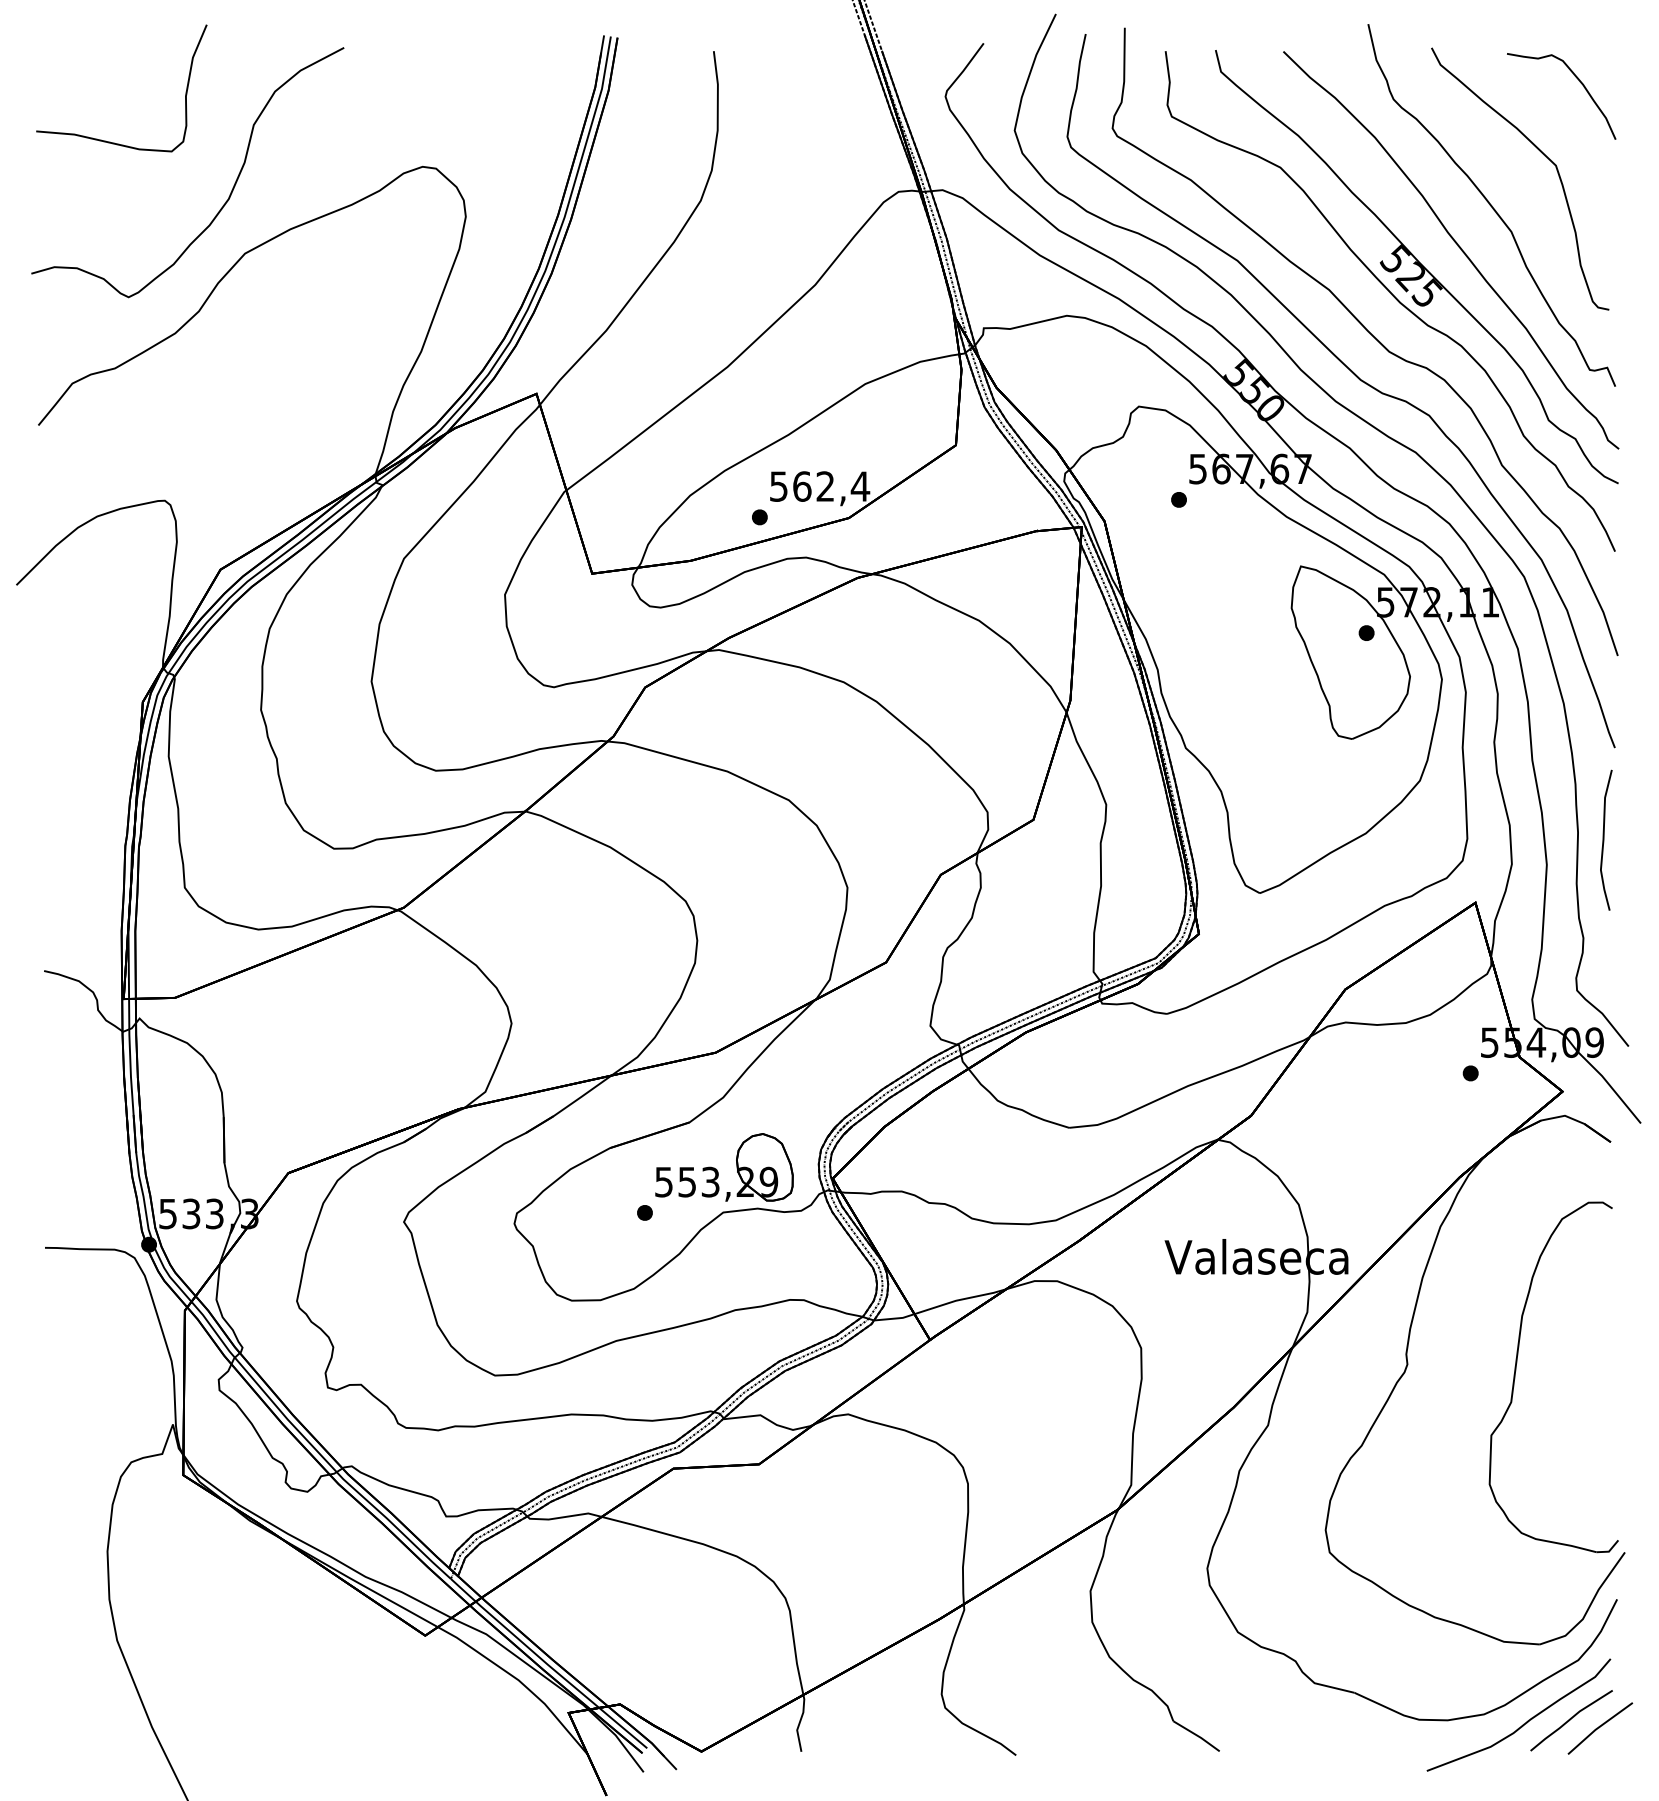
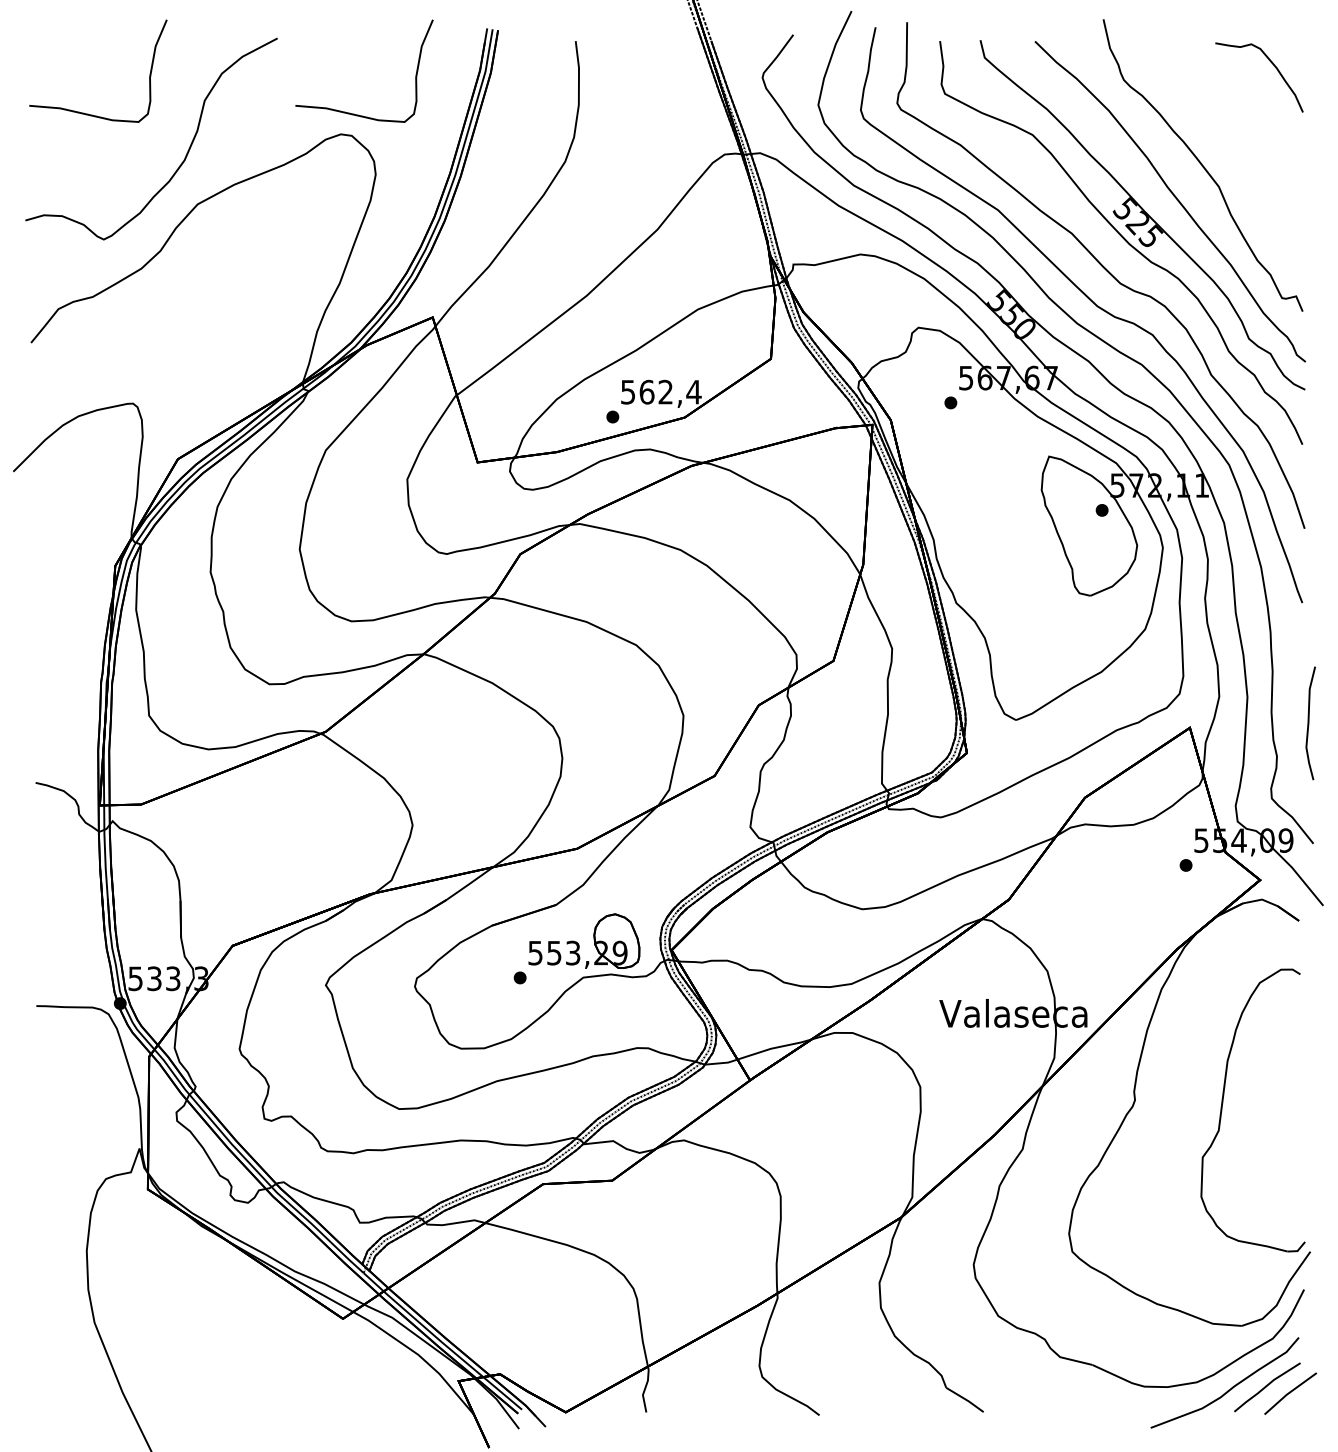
curve: (440, 141) -> (355, 113), added
part: (1543, 155) -> (1244, 125), removed
curve: (1604, 839) -> (1309, 722), moved

